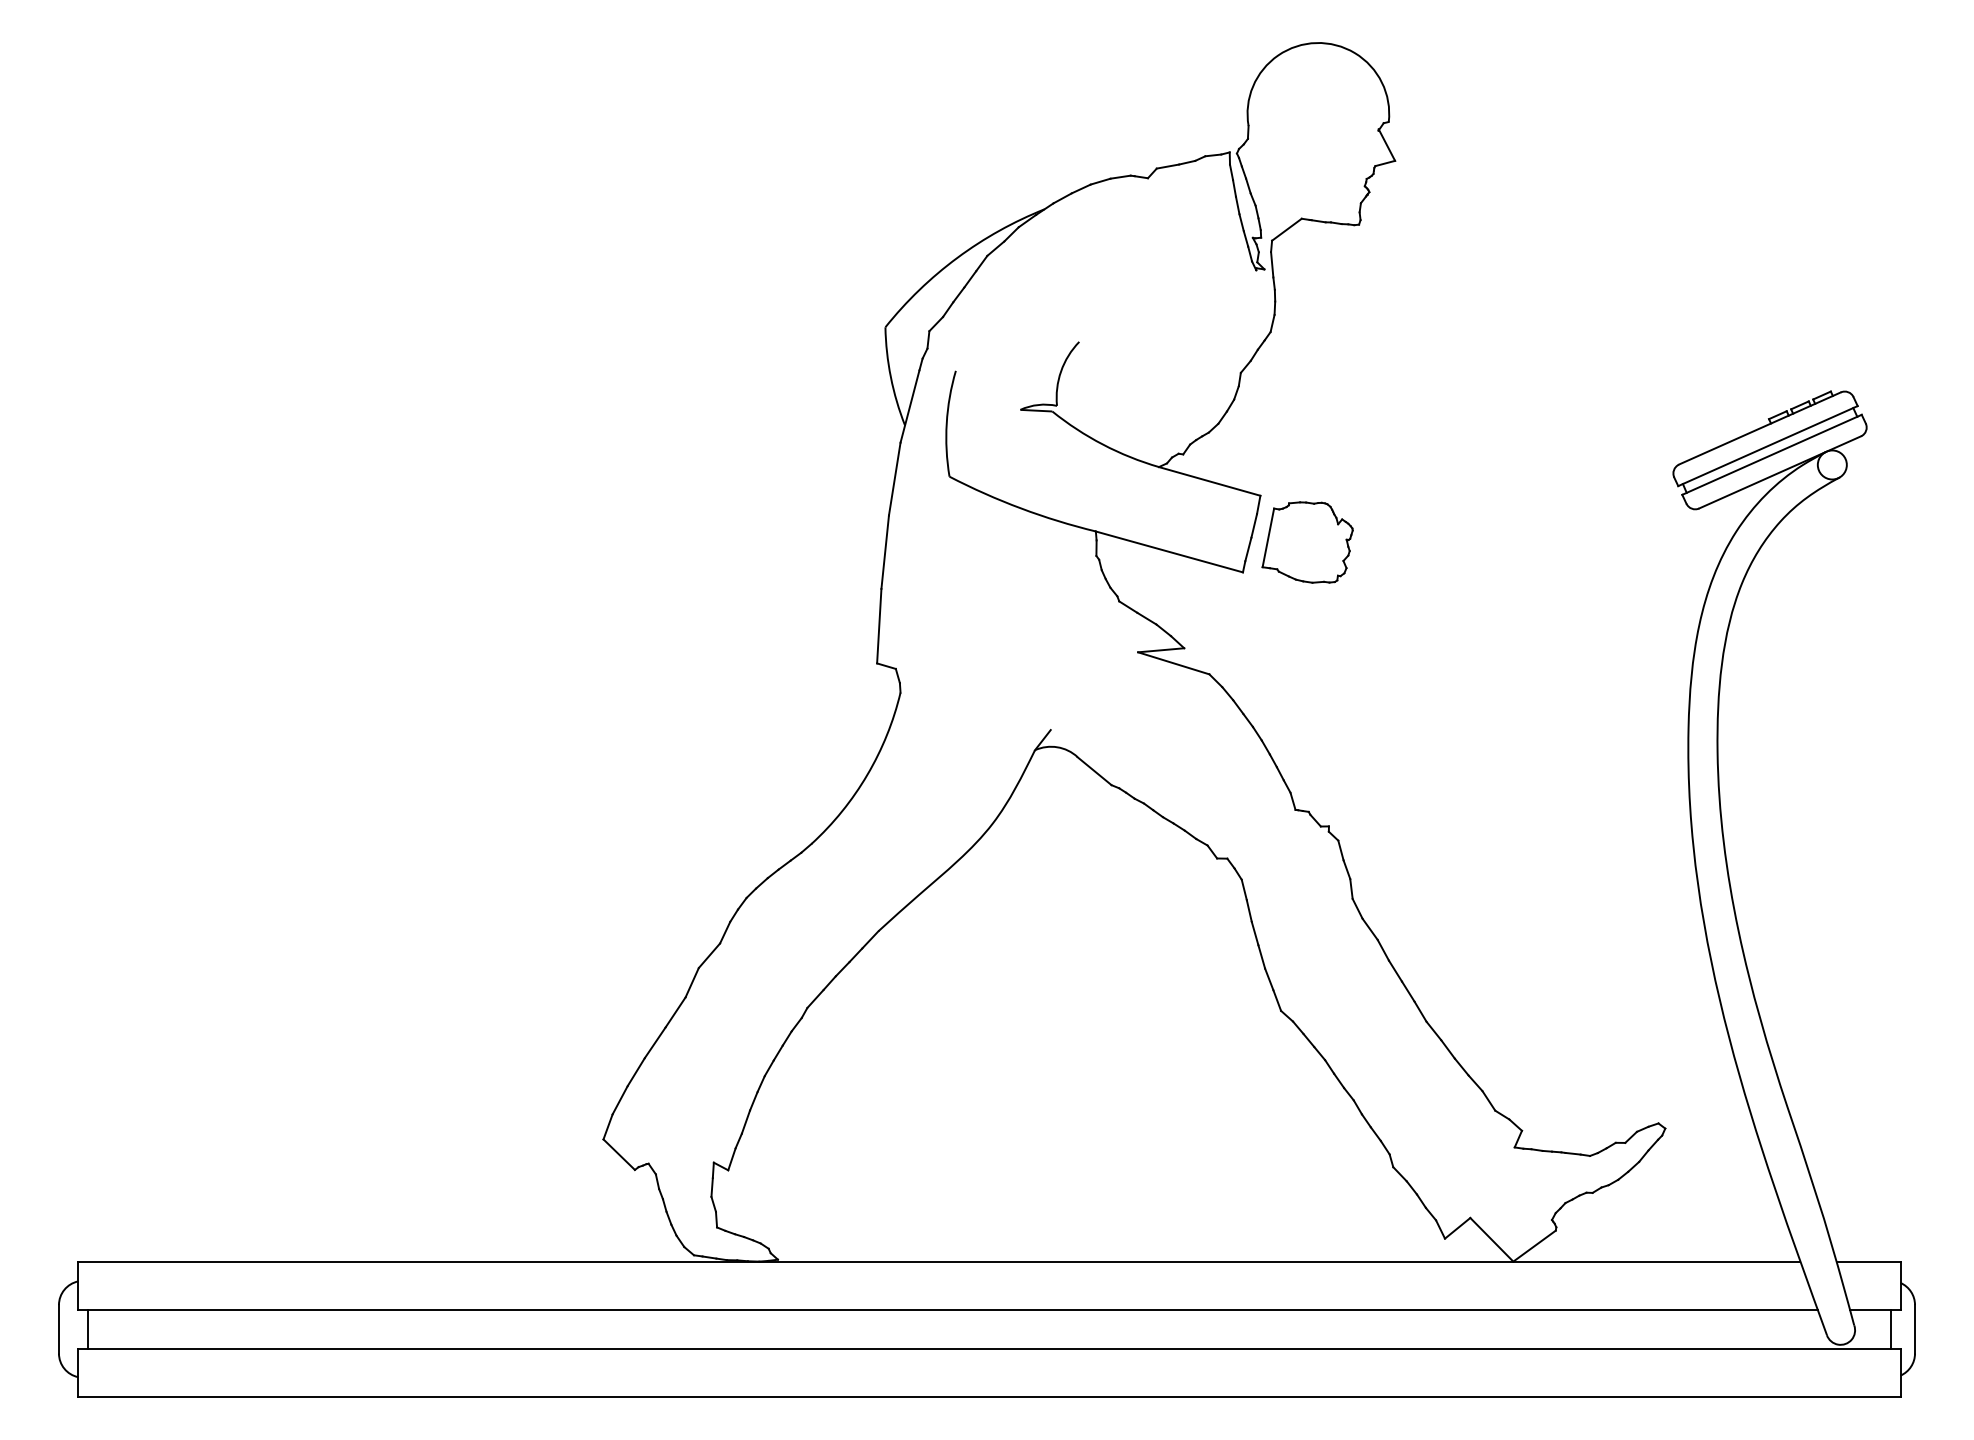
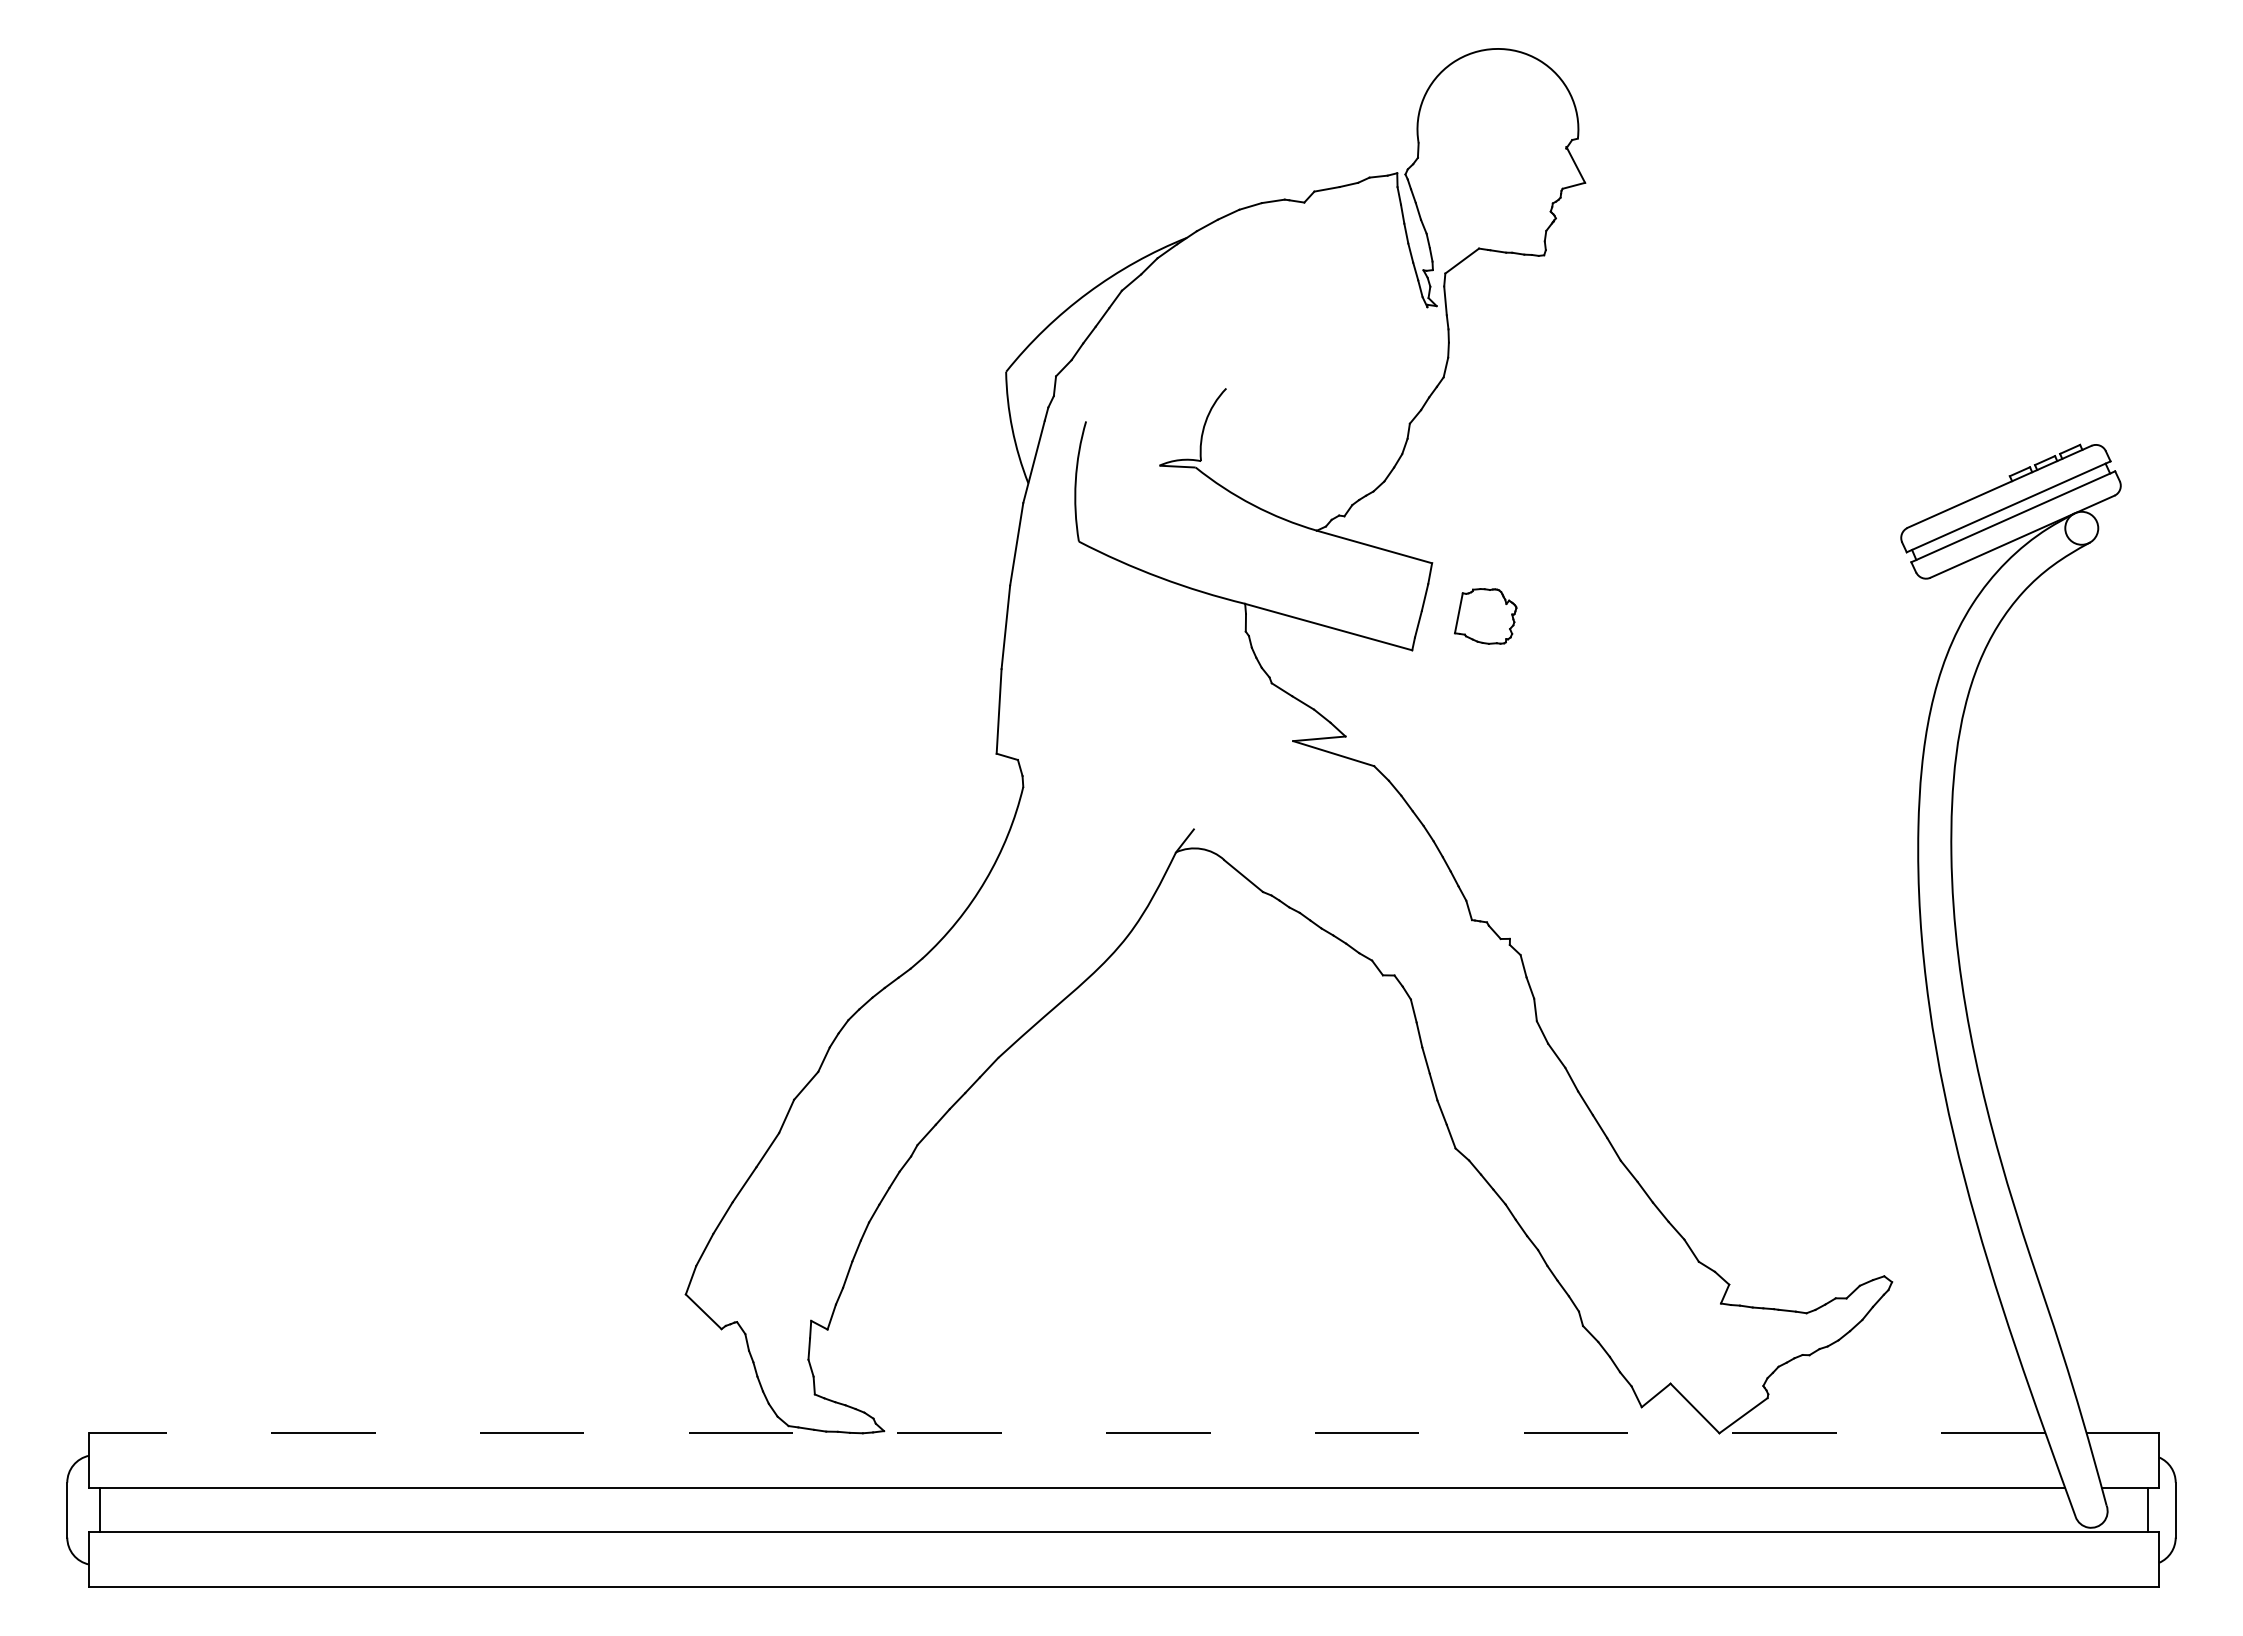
part: (1307, 542) -> (1485, 616), size x0.6
line: (938, 1261) -> (1066, 1433), solid -> dashed

